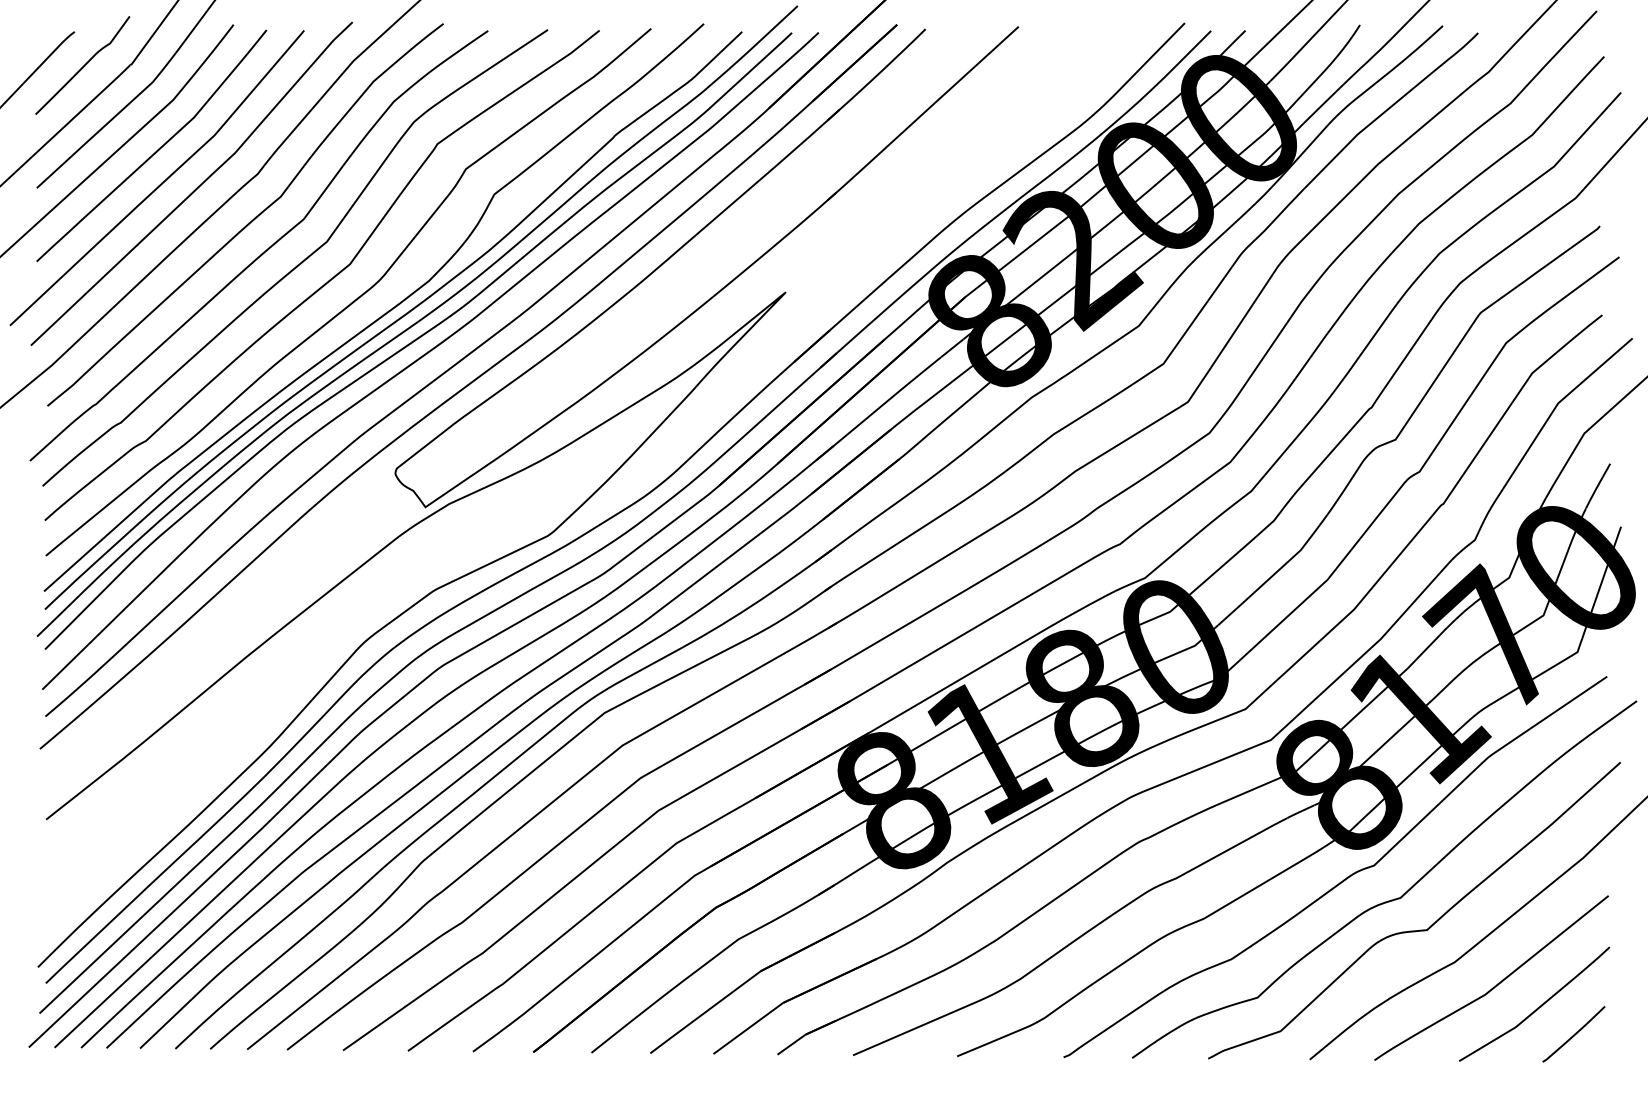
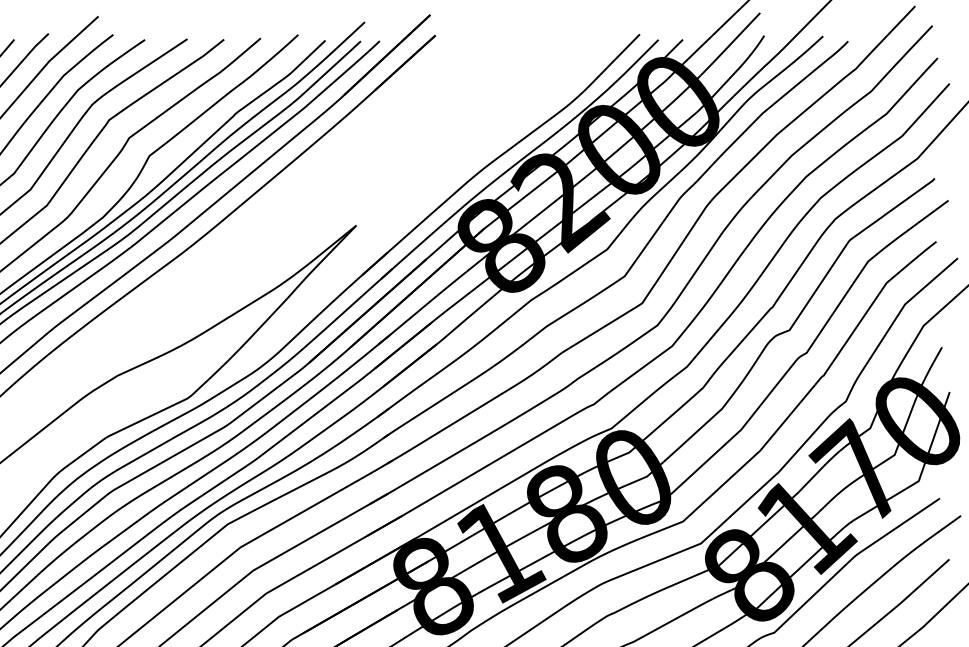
part: (722, 287) -> (311, 222), removed

